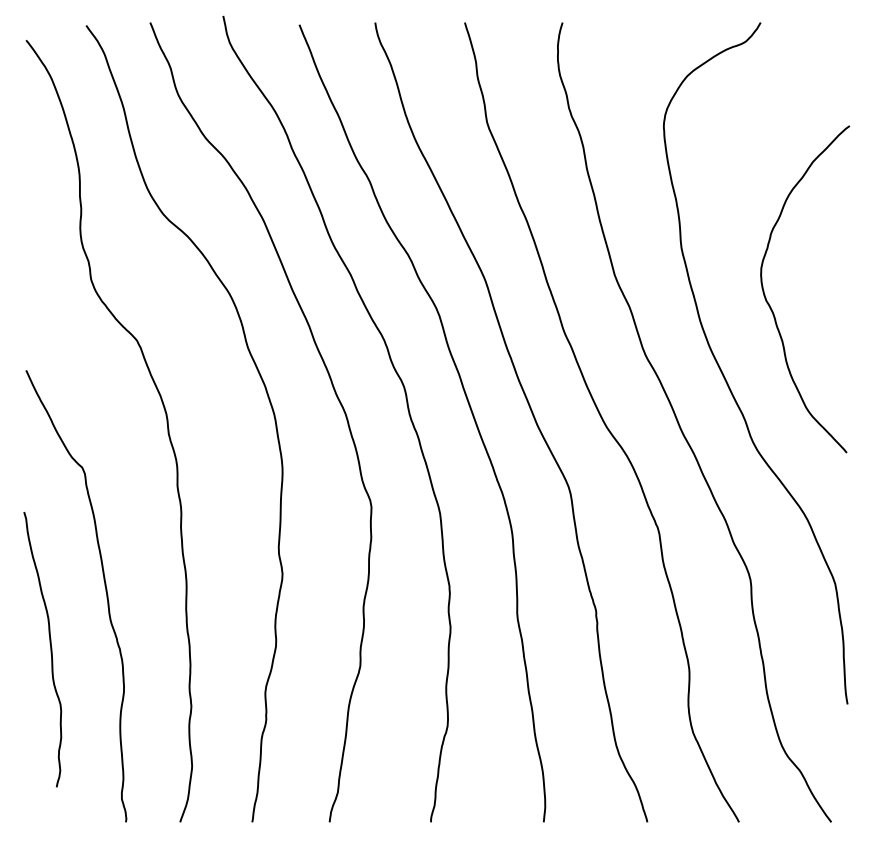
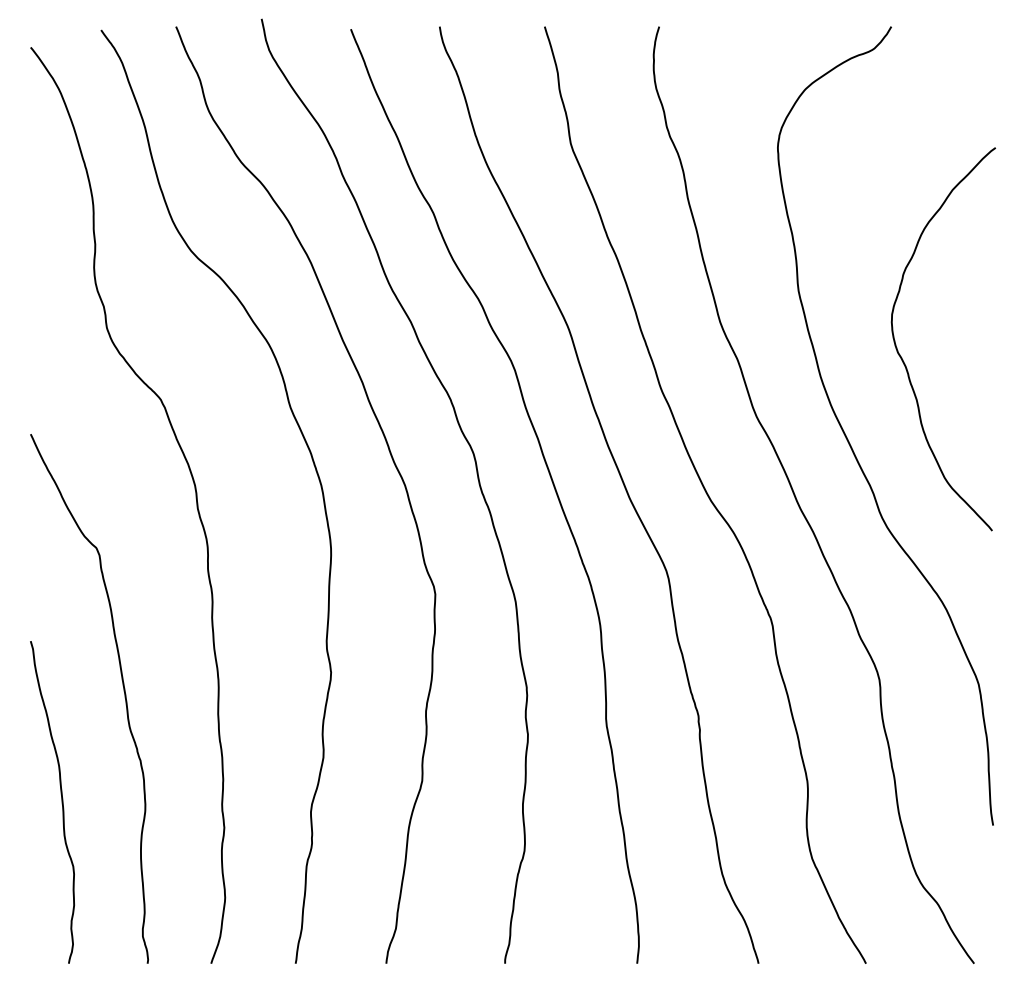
curve: (50, 649) -> (61, 802), moved

